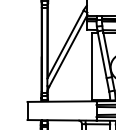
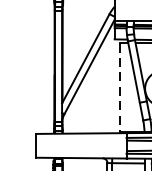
line: (91, 66) -> (119, 87), solid -> dashed

